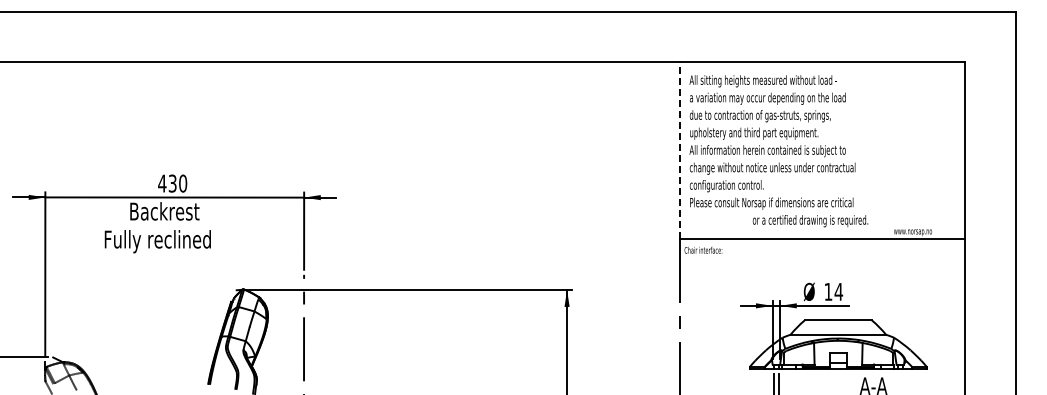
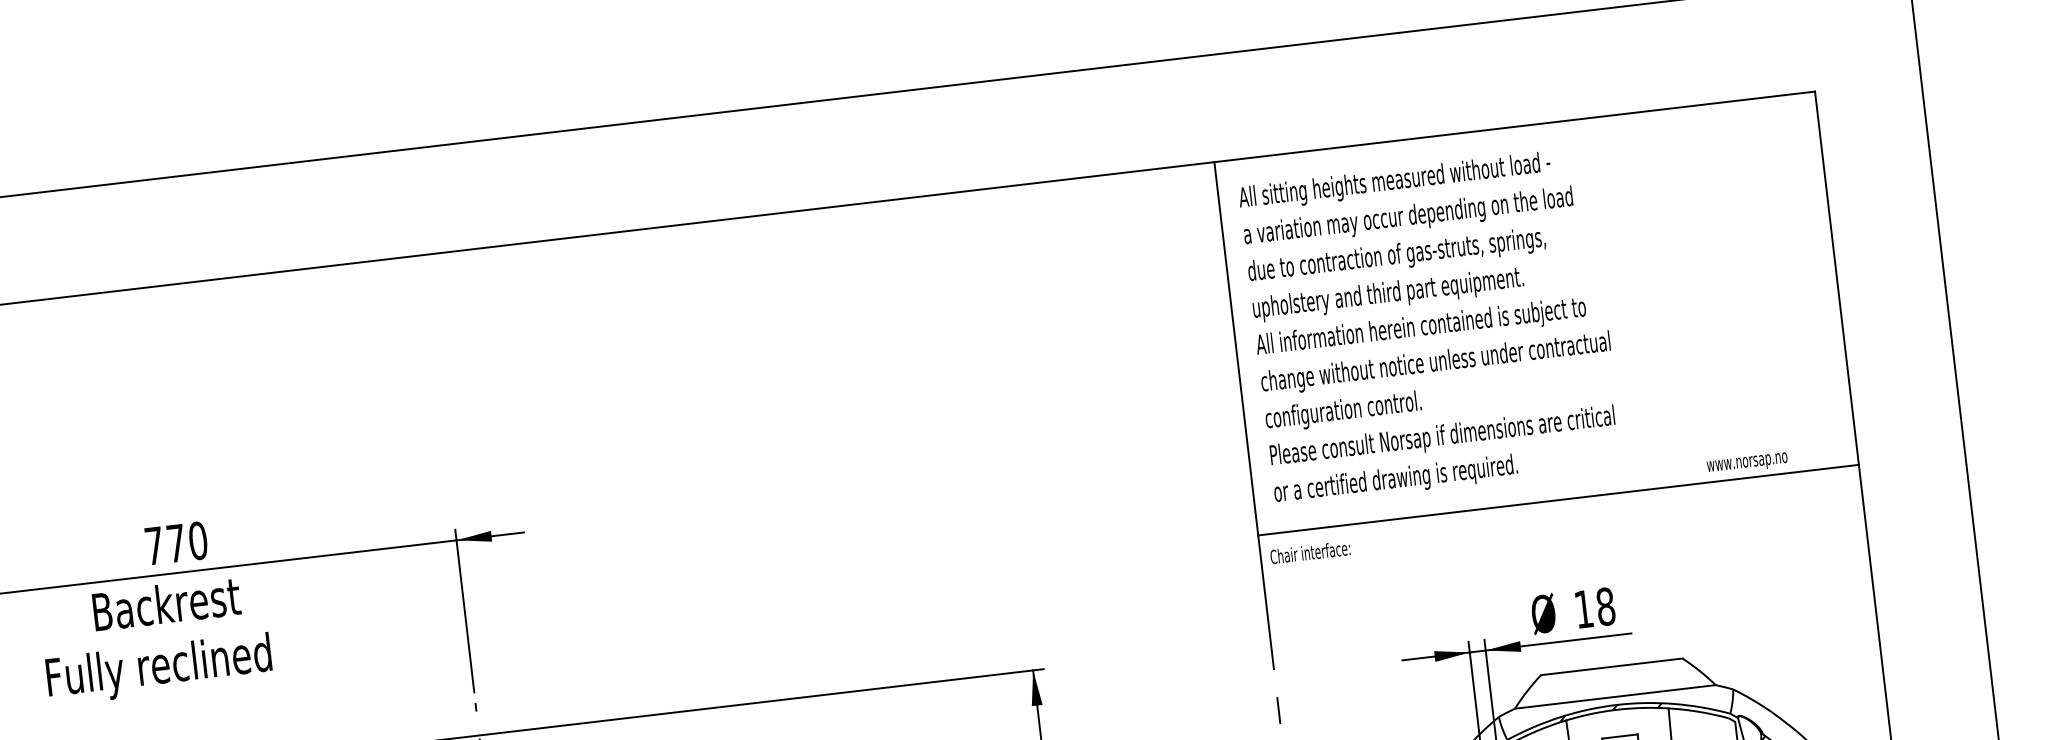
line: (679, 150) -> (1235, 348), dashed -> solid
text: (167, 183) -> (165, 544), 430 -> 770
text: (810, 221) -> (1396, 481), moved
text: (838, 291) -> (1604, 605), 14 -> 18

